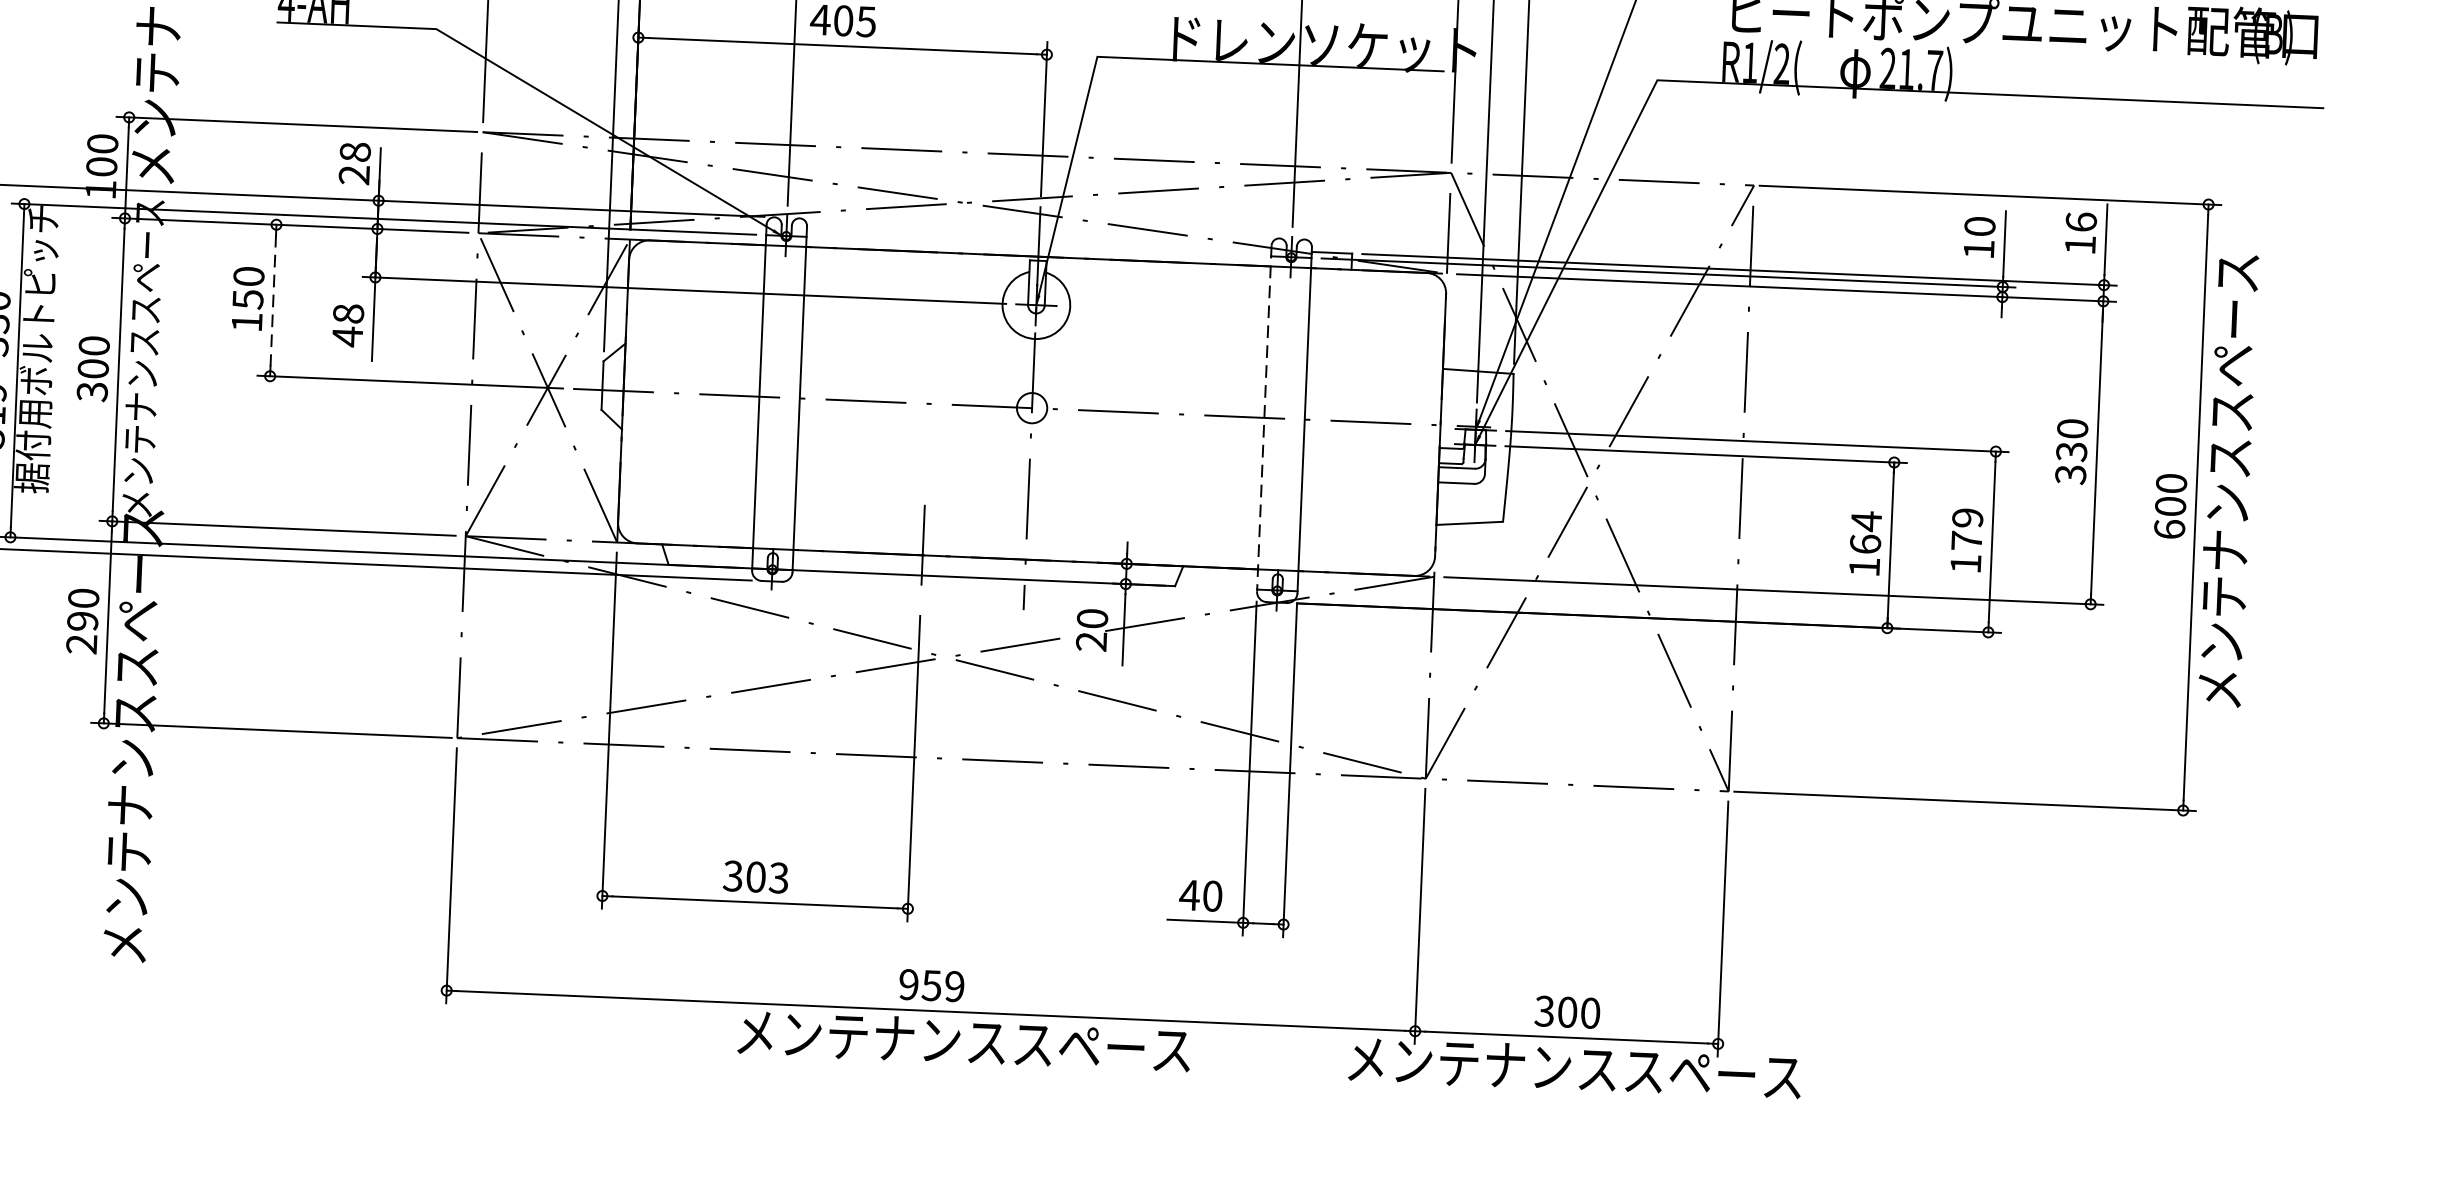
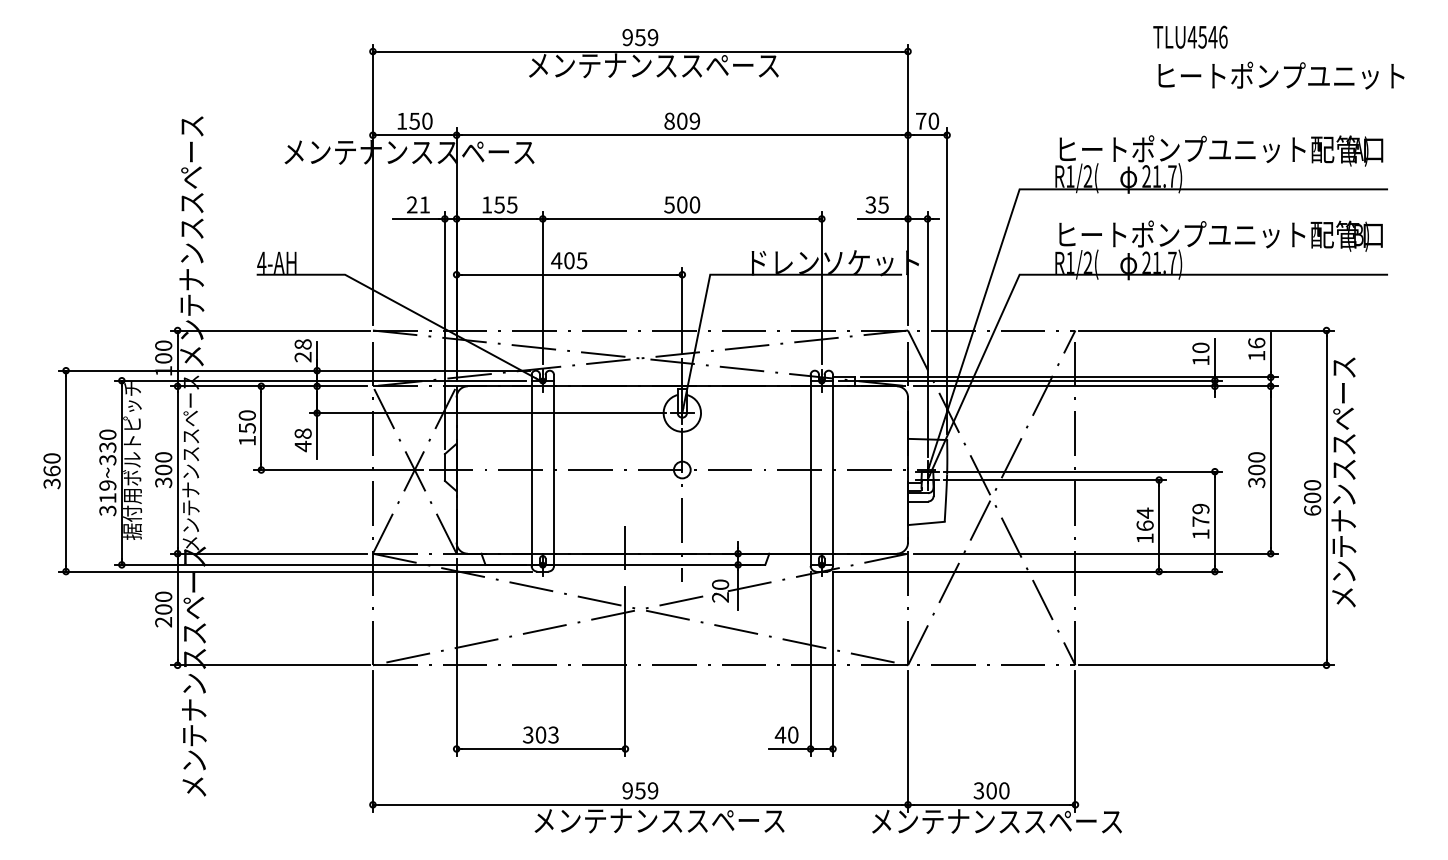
line: (273, 301) -> (261, 428), dashed -> solid
line: (1264, 418) -> (810, 470), dashed -> solid
text: (2071, 450) -> (1256, 469), 330 -> 300
text: (82, 621) -> (163, 609), 290 -> 200

